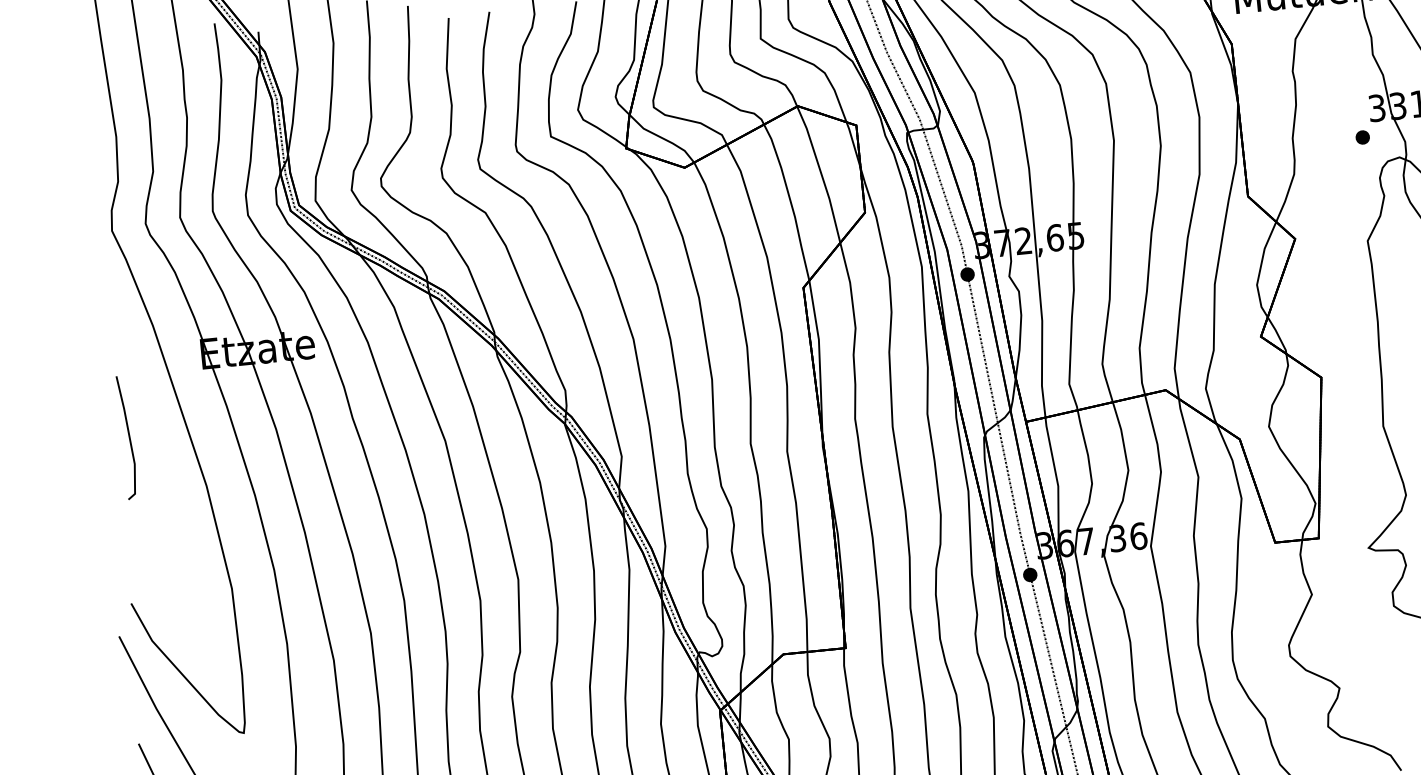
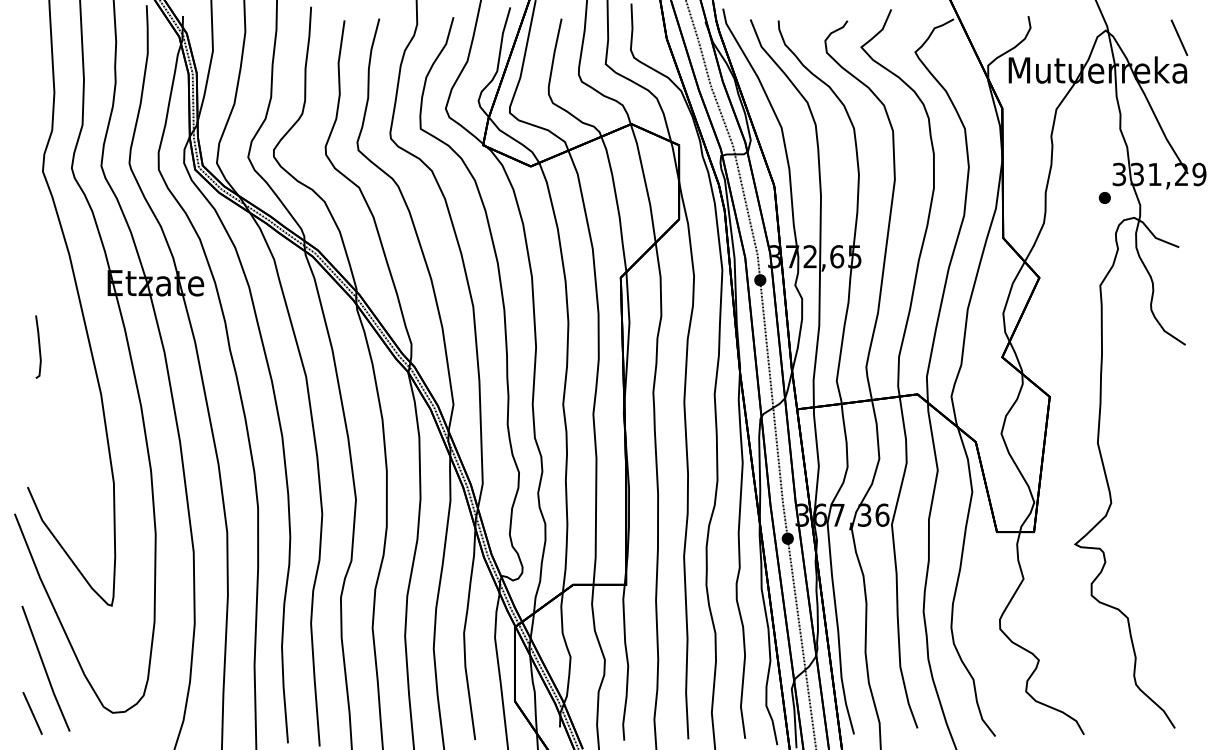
part: (127, 437) -> (38, 346), size x0.6

